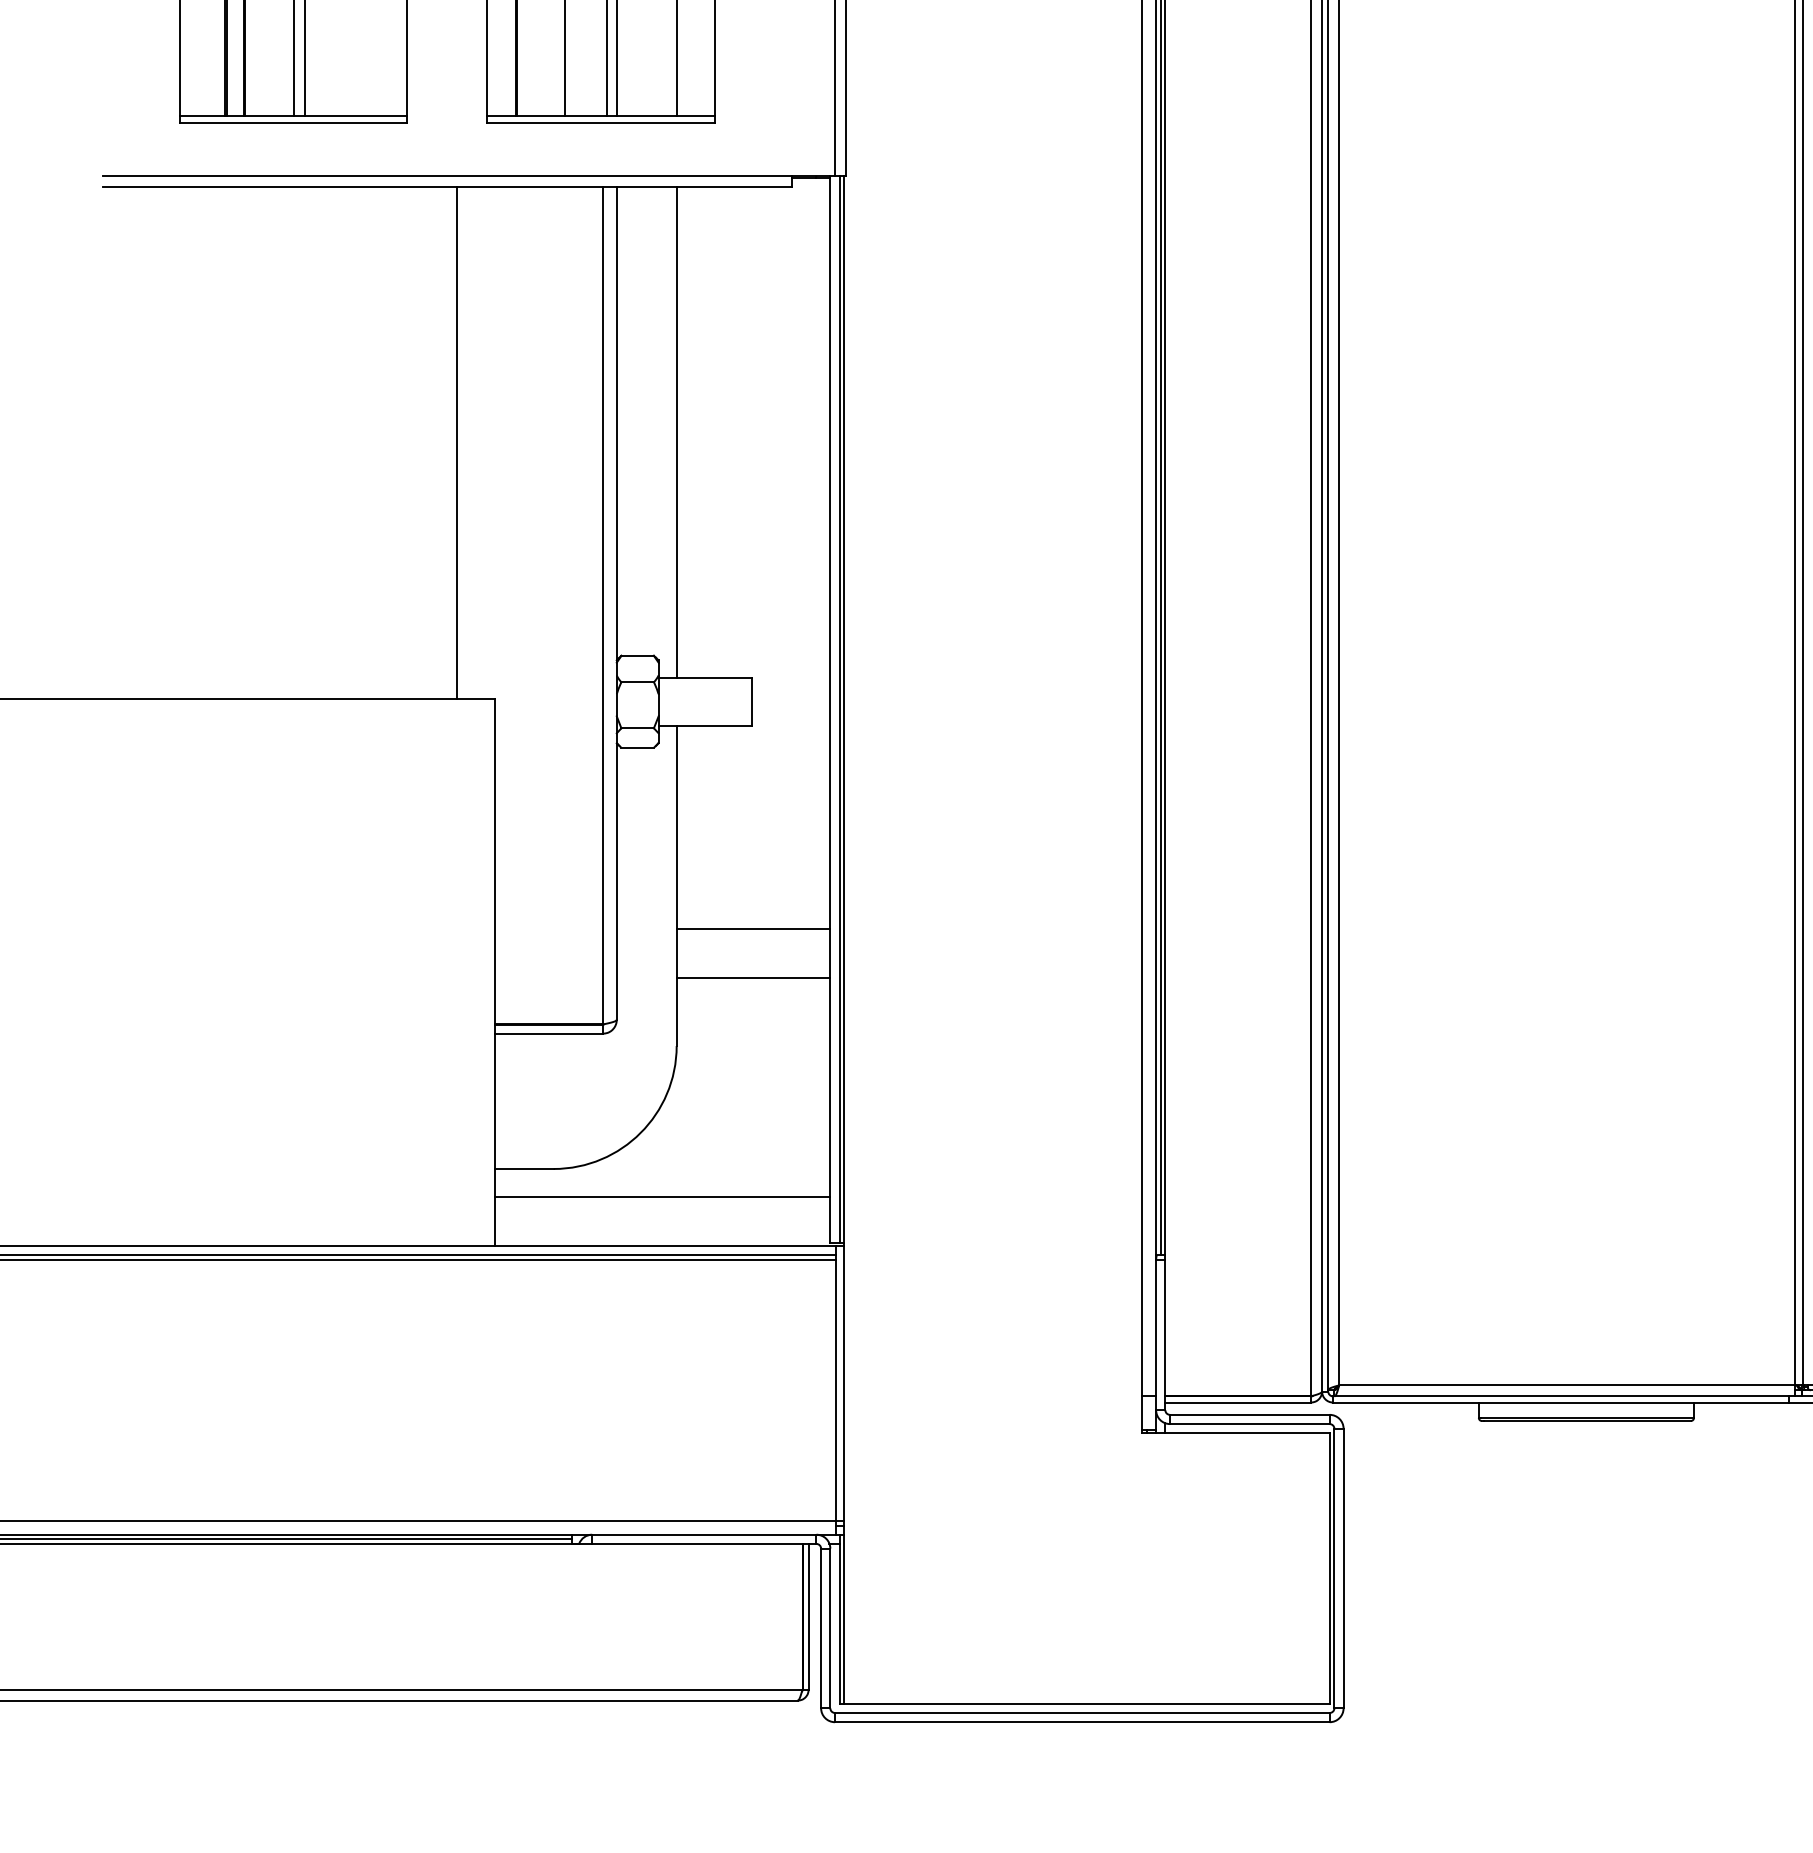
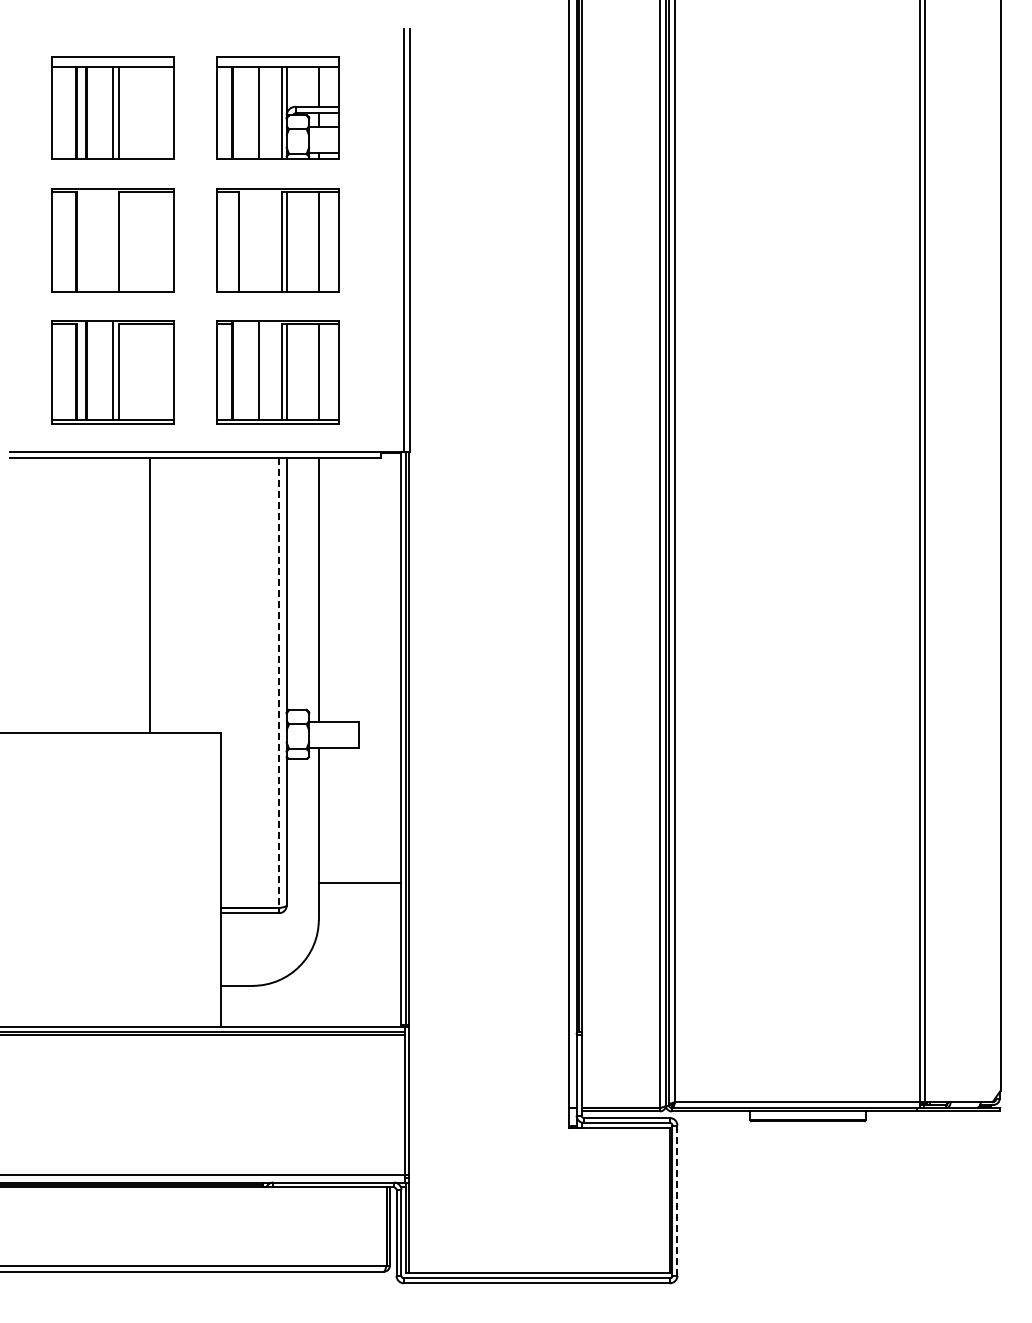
line: (456, 442) -> (149, 595), moved
line: (603, 606) -> (279, 683), solid -> dashed
line: (752, 928) -> (359, 856), removed
line: (663, 1196) -> (311, 1000), removed
line: (1343, 1568) -> (677, 1200), solid -> dashed

